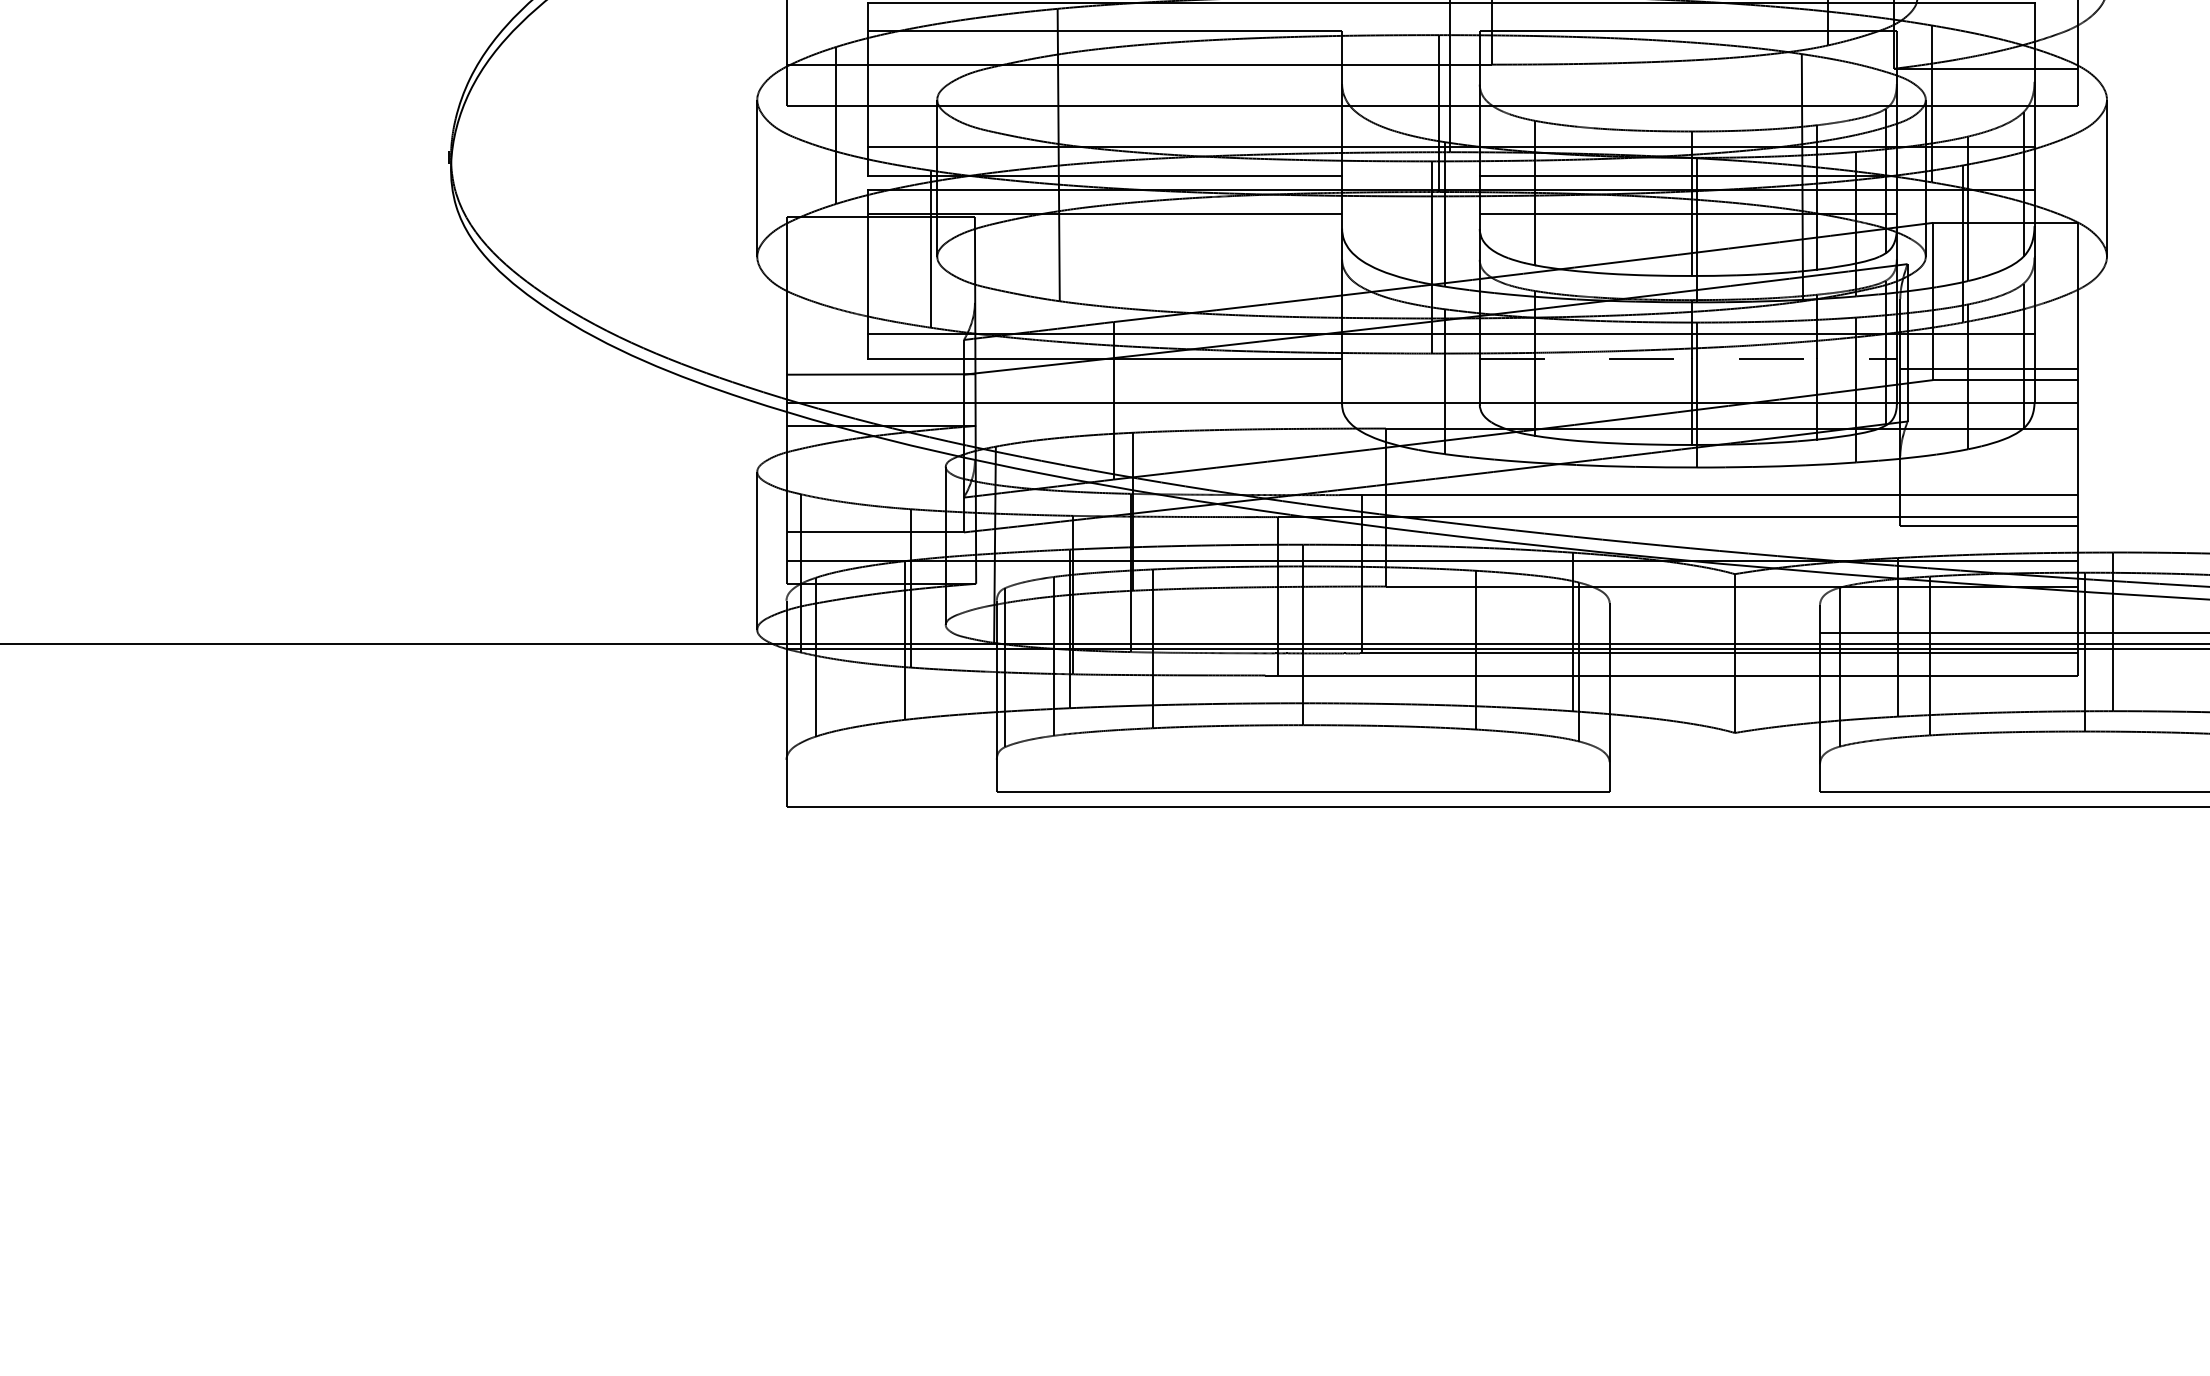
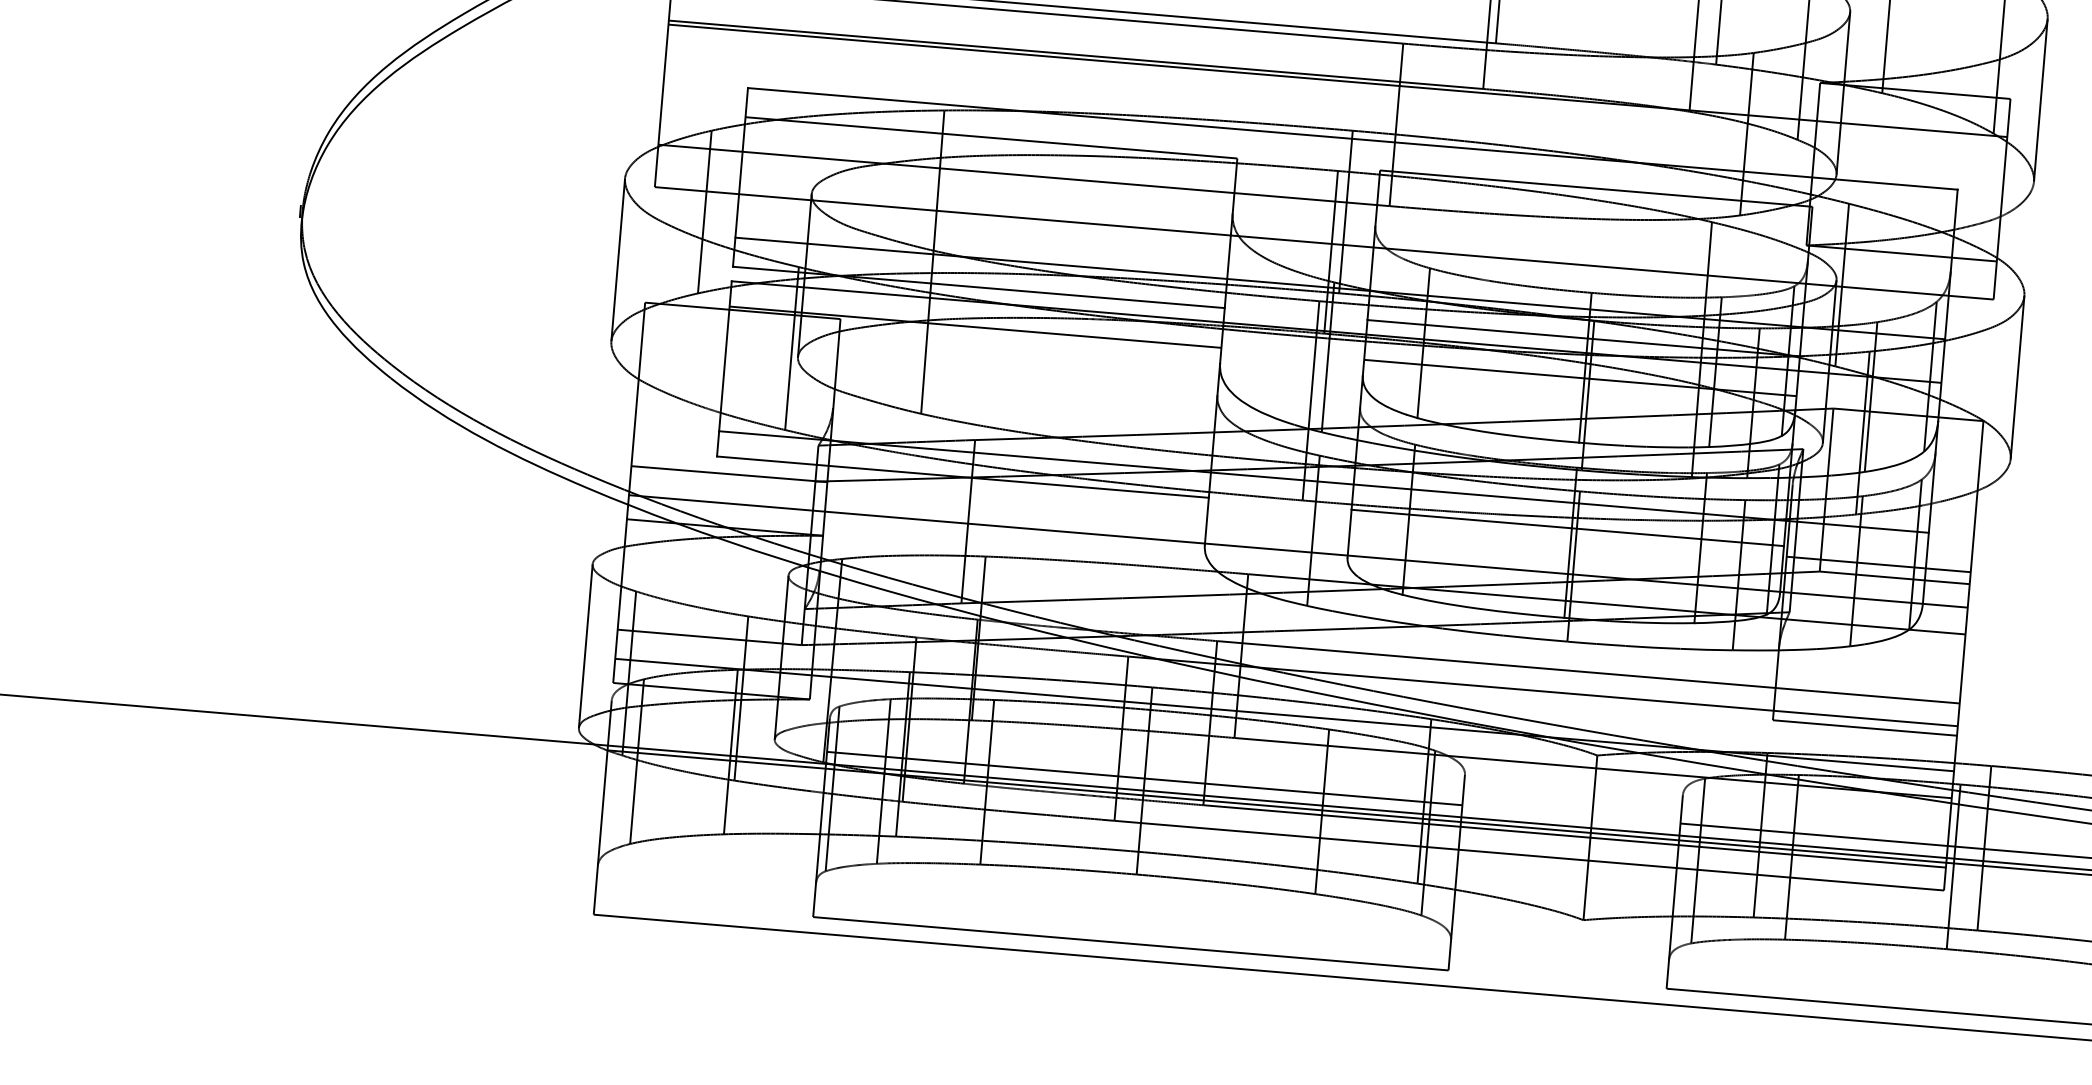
line: (1688, 358) -> (1567, 527), dashed -> solid
line: (1302, 632) -> (1143, 778), added

